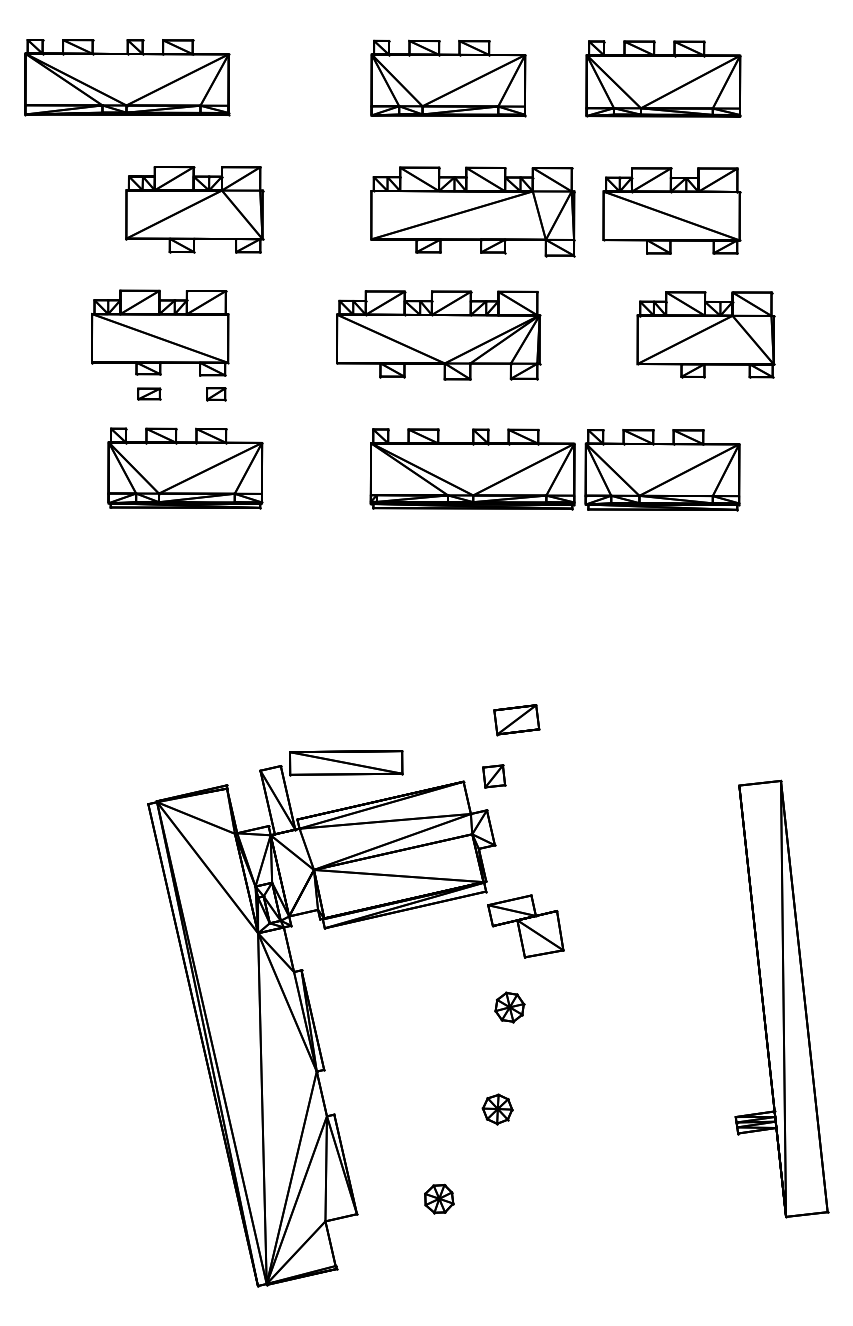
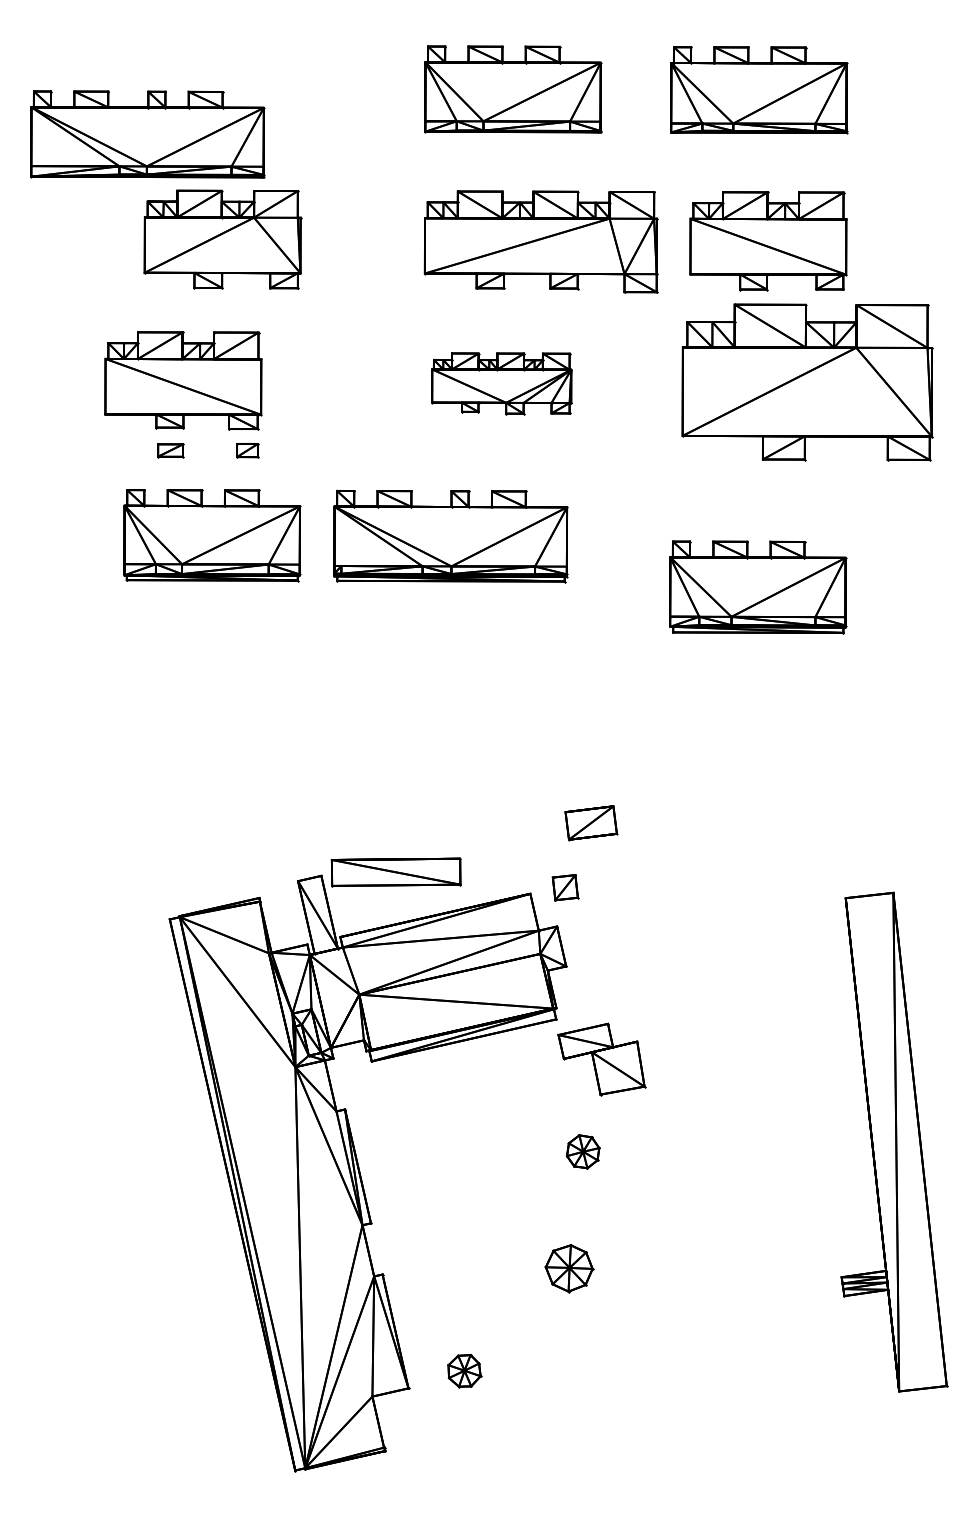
part: (127, 77) -> (147, 134), moved
part: (705, 334) -> (807, 382), size x1.6
part: (438, 335) -> (501, 383), size x0.6
part: (472, 469) -> (450, 536), moved
part: (663, 470) -> (758, 587), moved
part: (497, 1109) -> (569, 1268), size x1.4
part: (439, 1198) -> (464, 1370), moved

